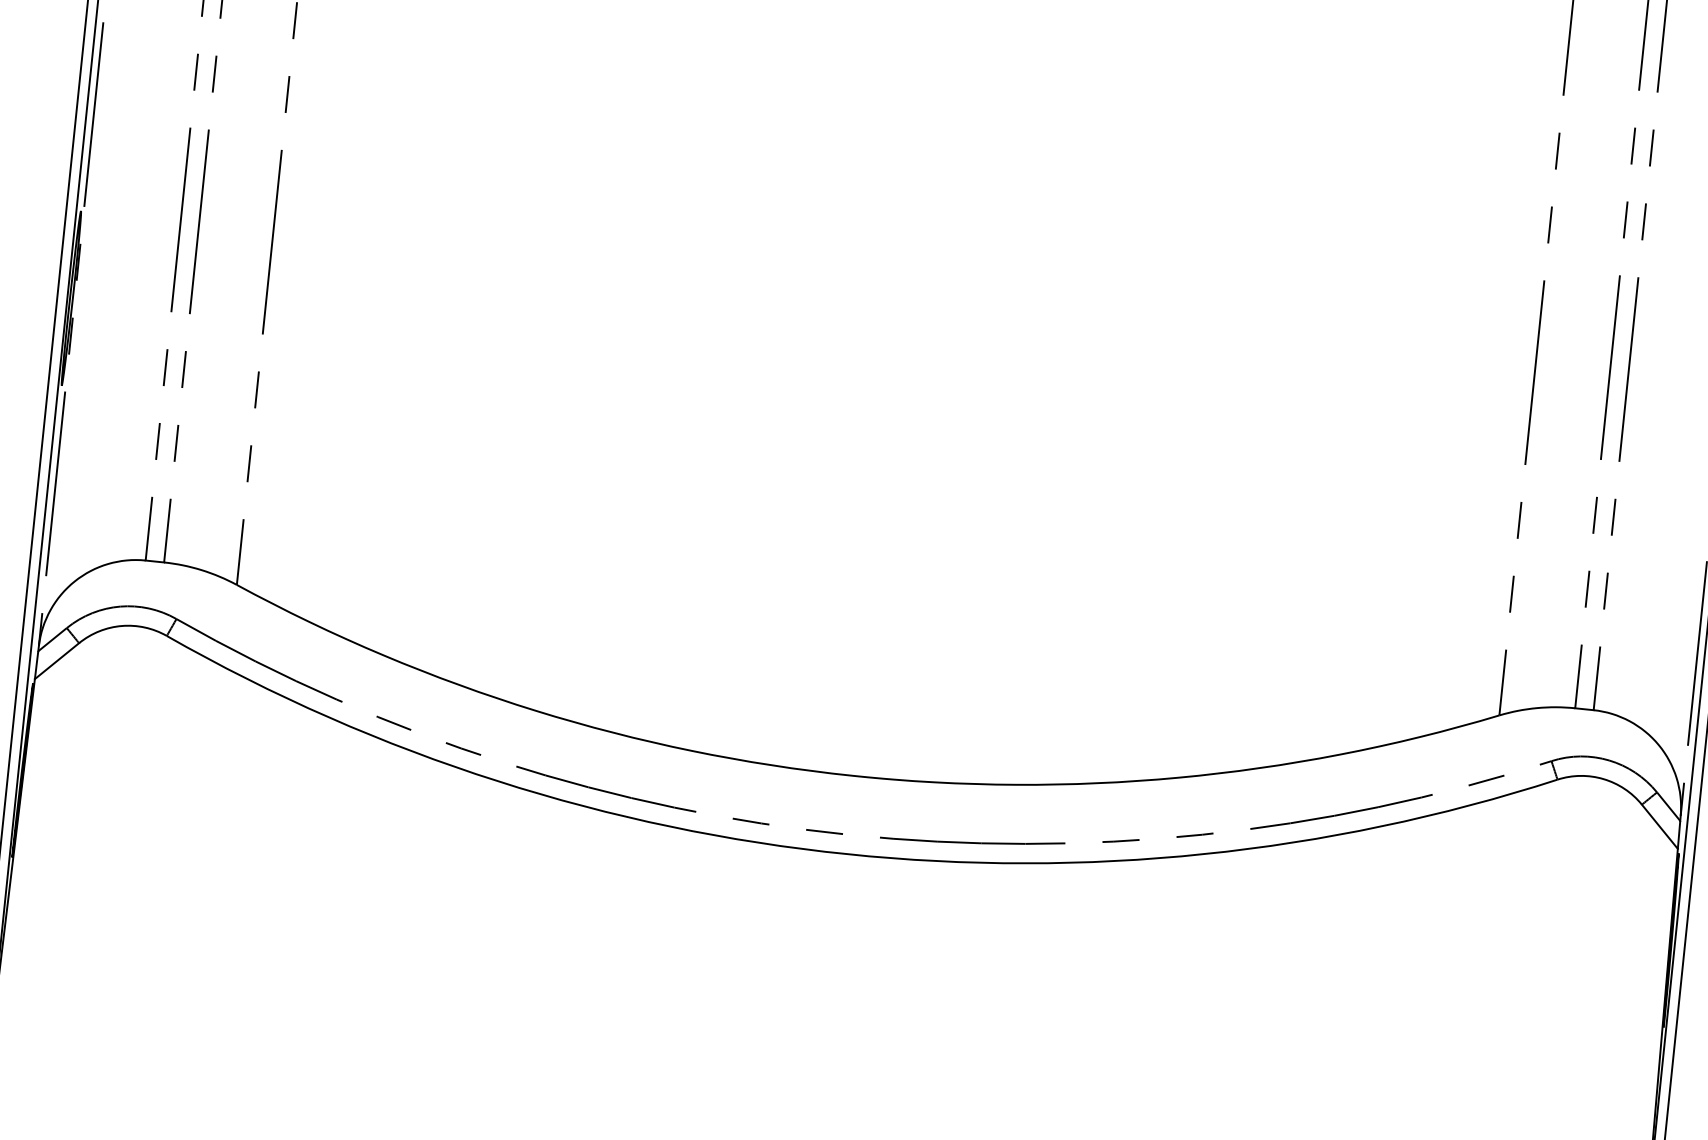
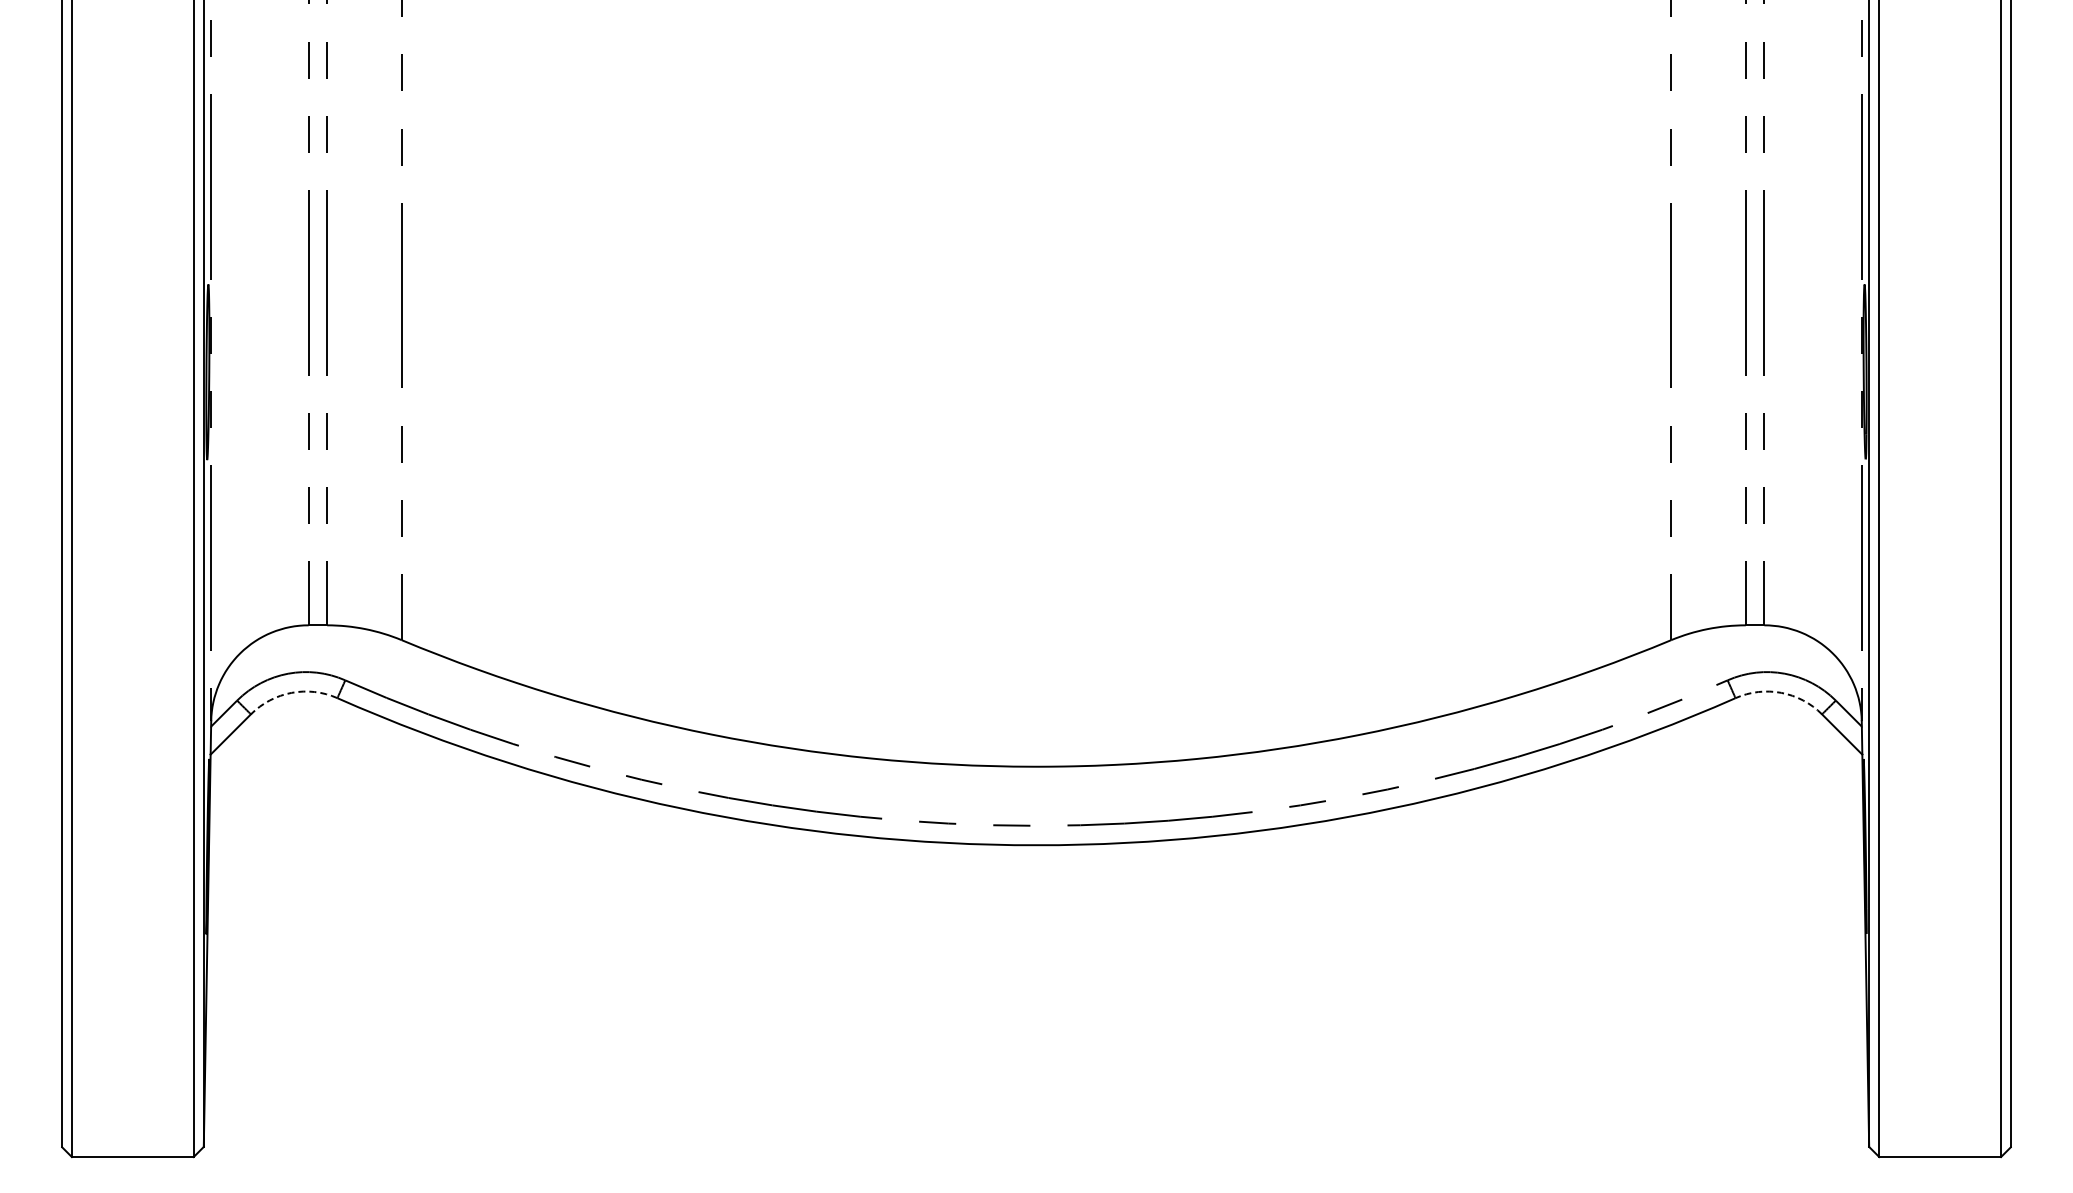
arc: (121, 625) -> (291, 692), solid -> dashed
arc: (1603, 778) -> (1781, 692), solid -> dashed

